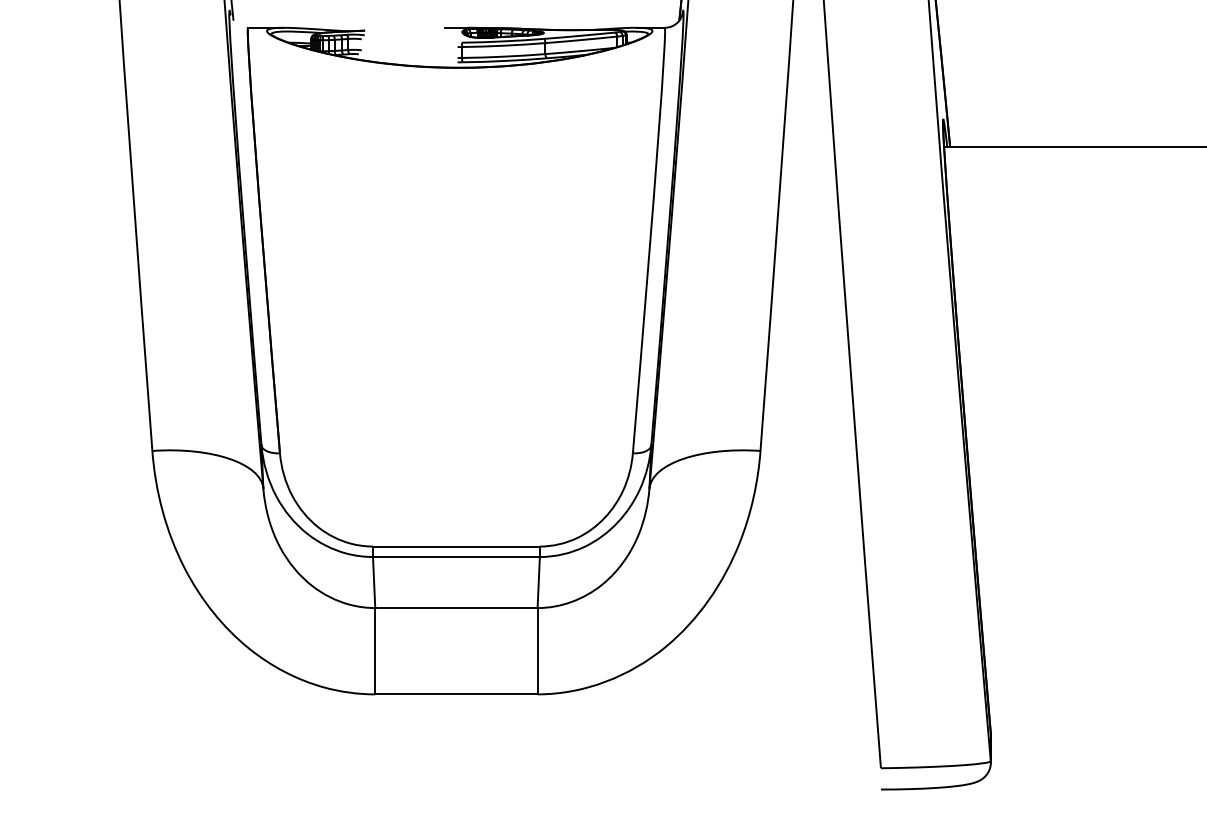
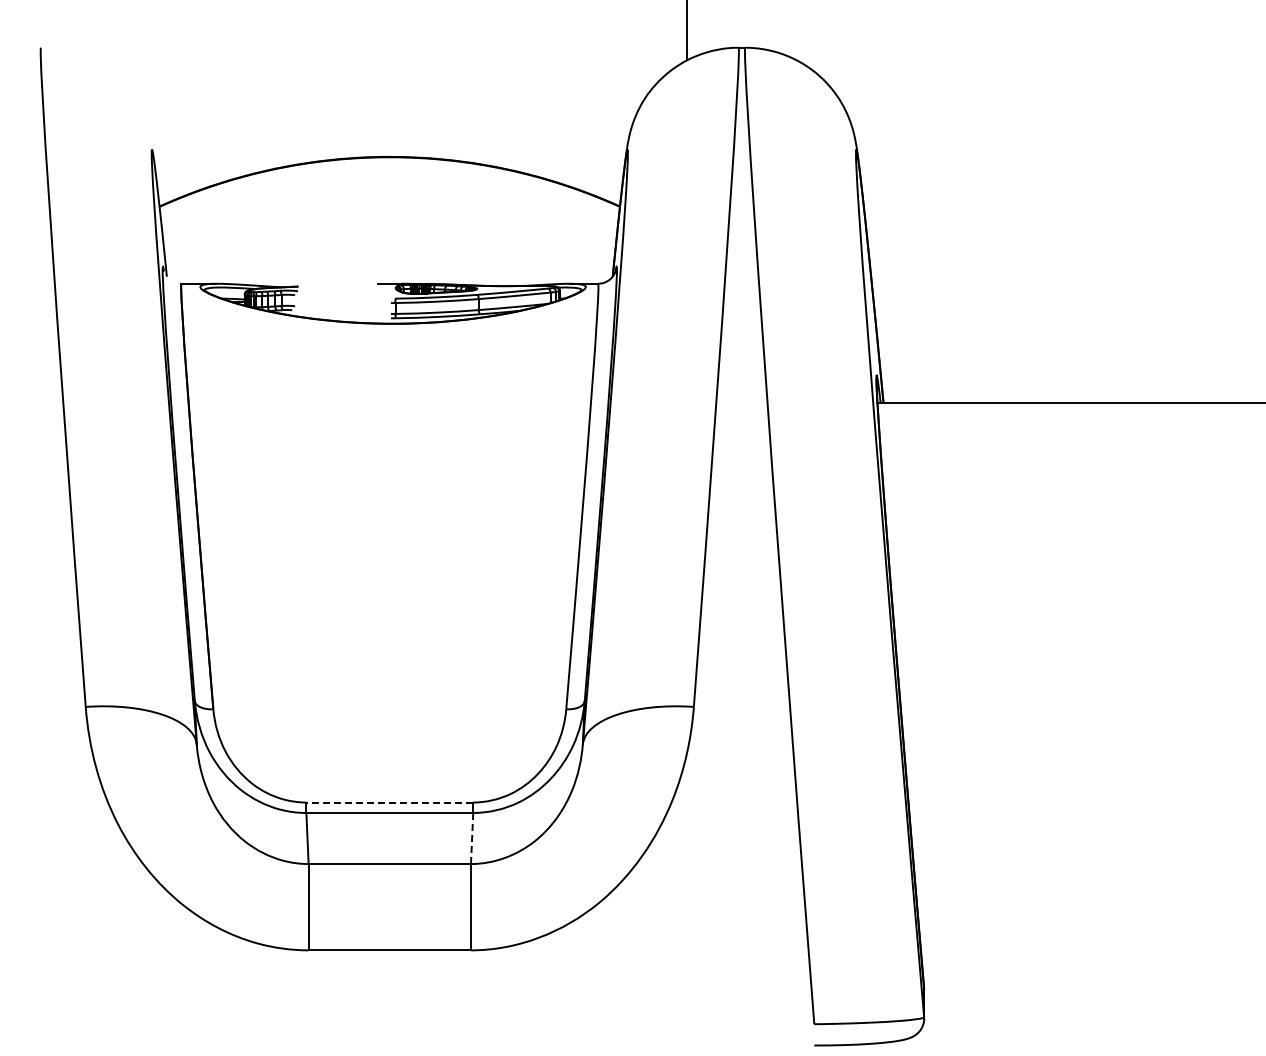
line: (456, 546) -> (389, 802), solid -> dashed
line: (539, 582) -> (472, 838), solid -> dashed

